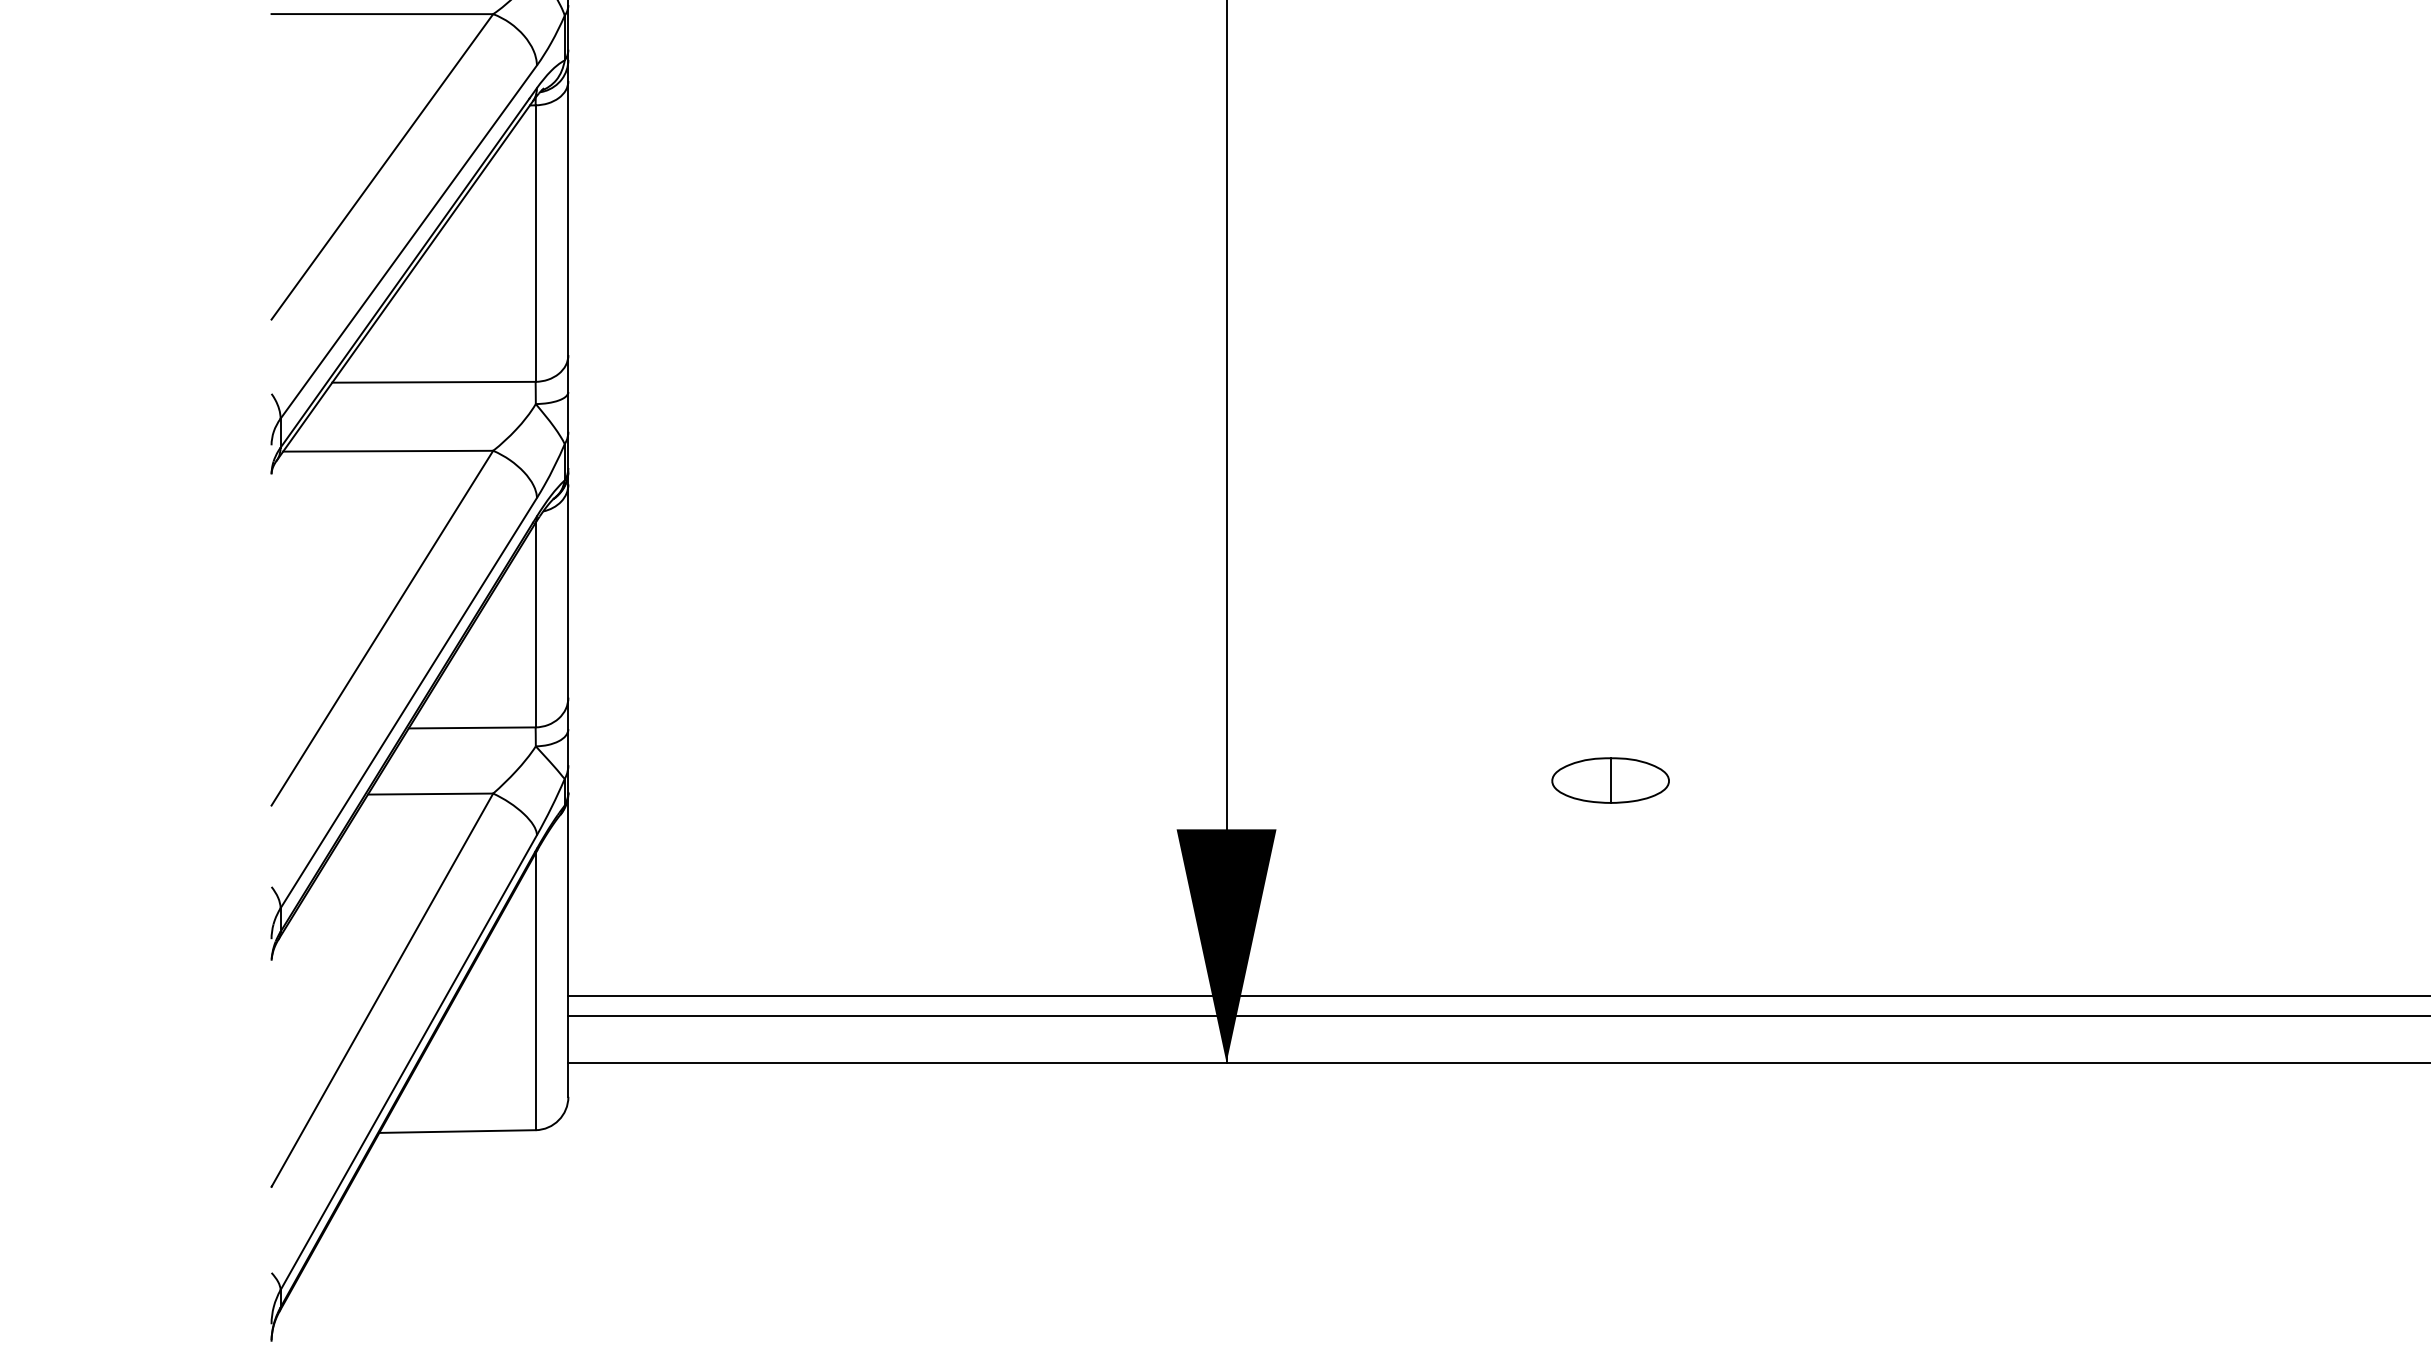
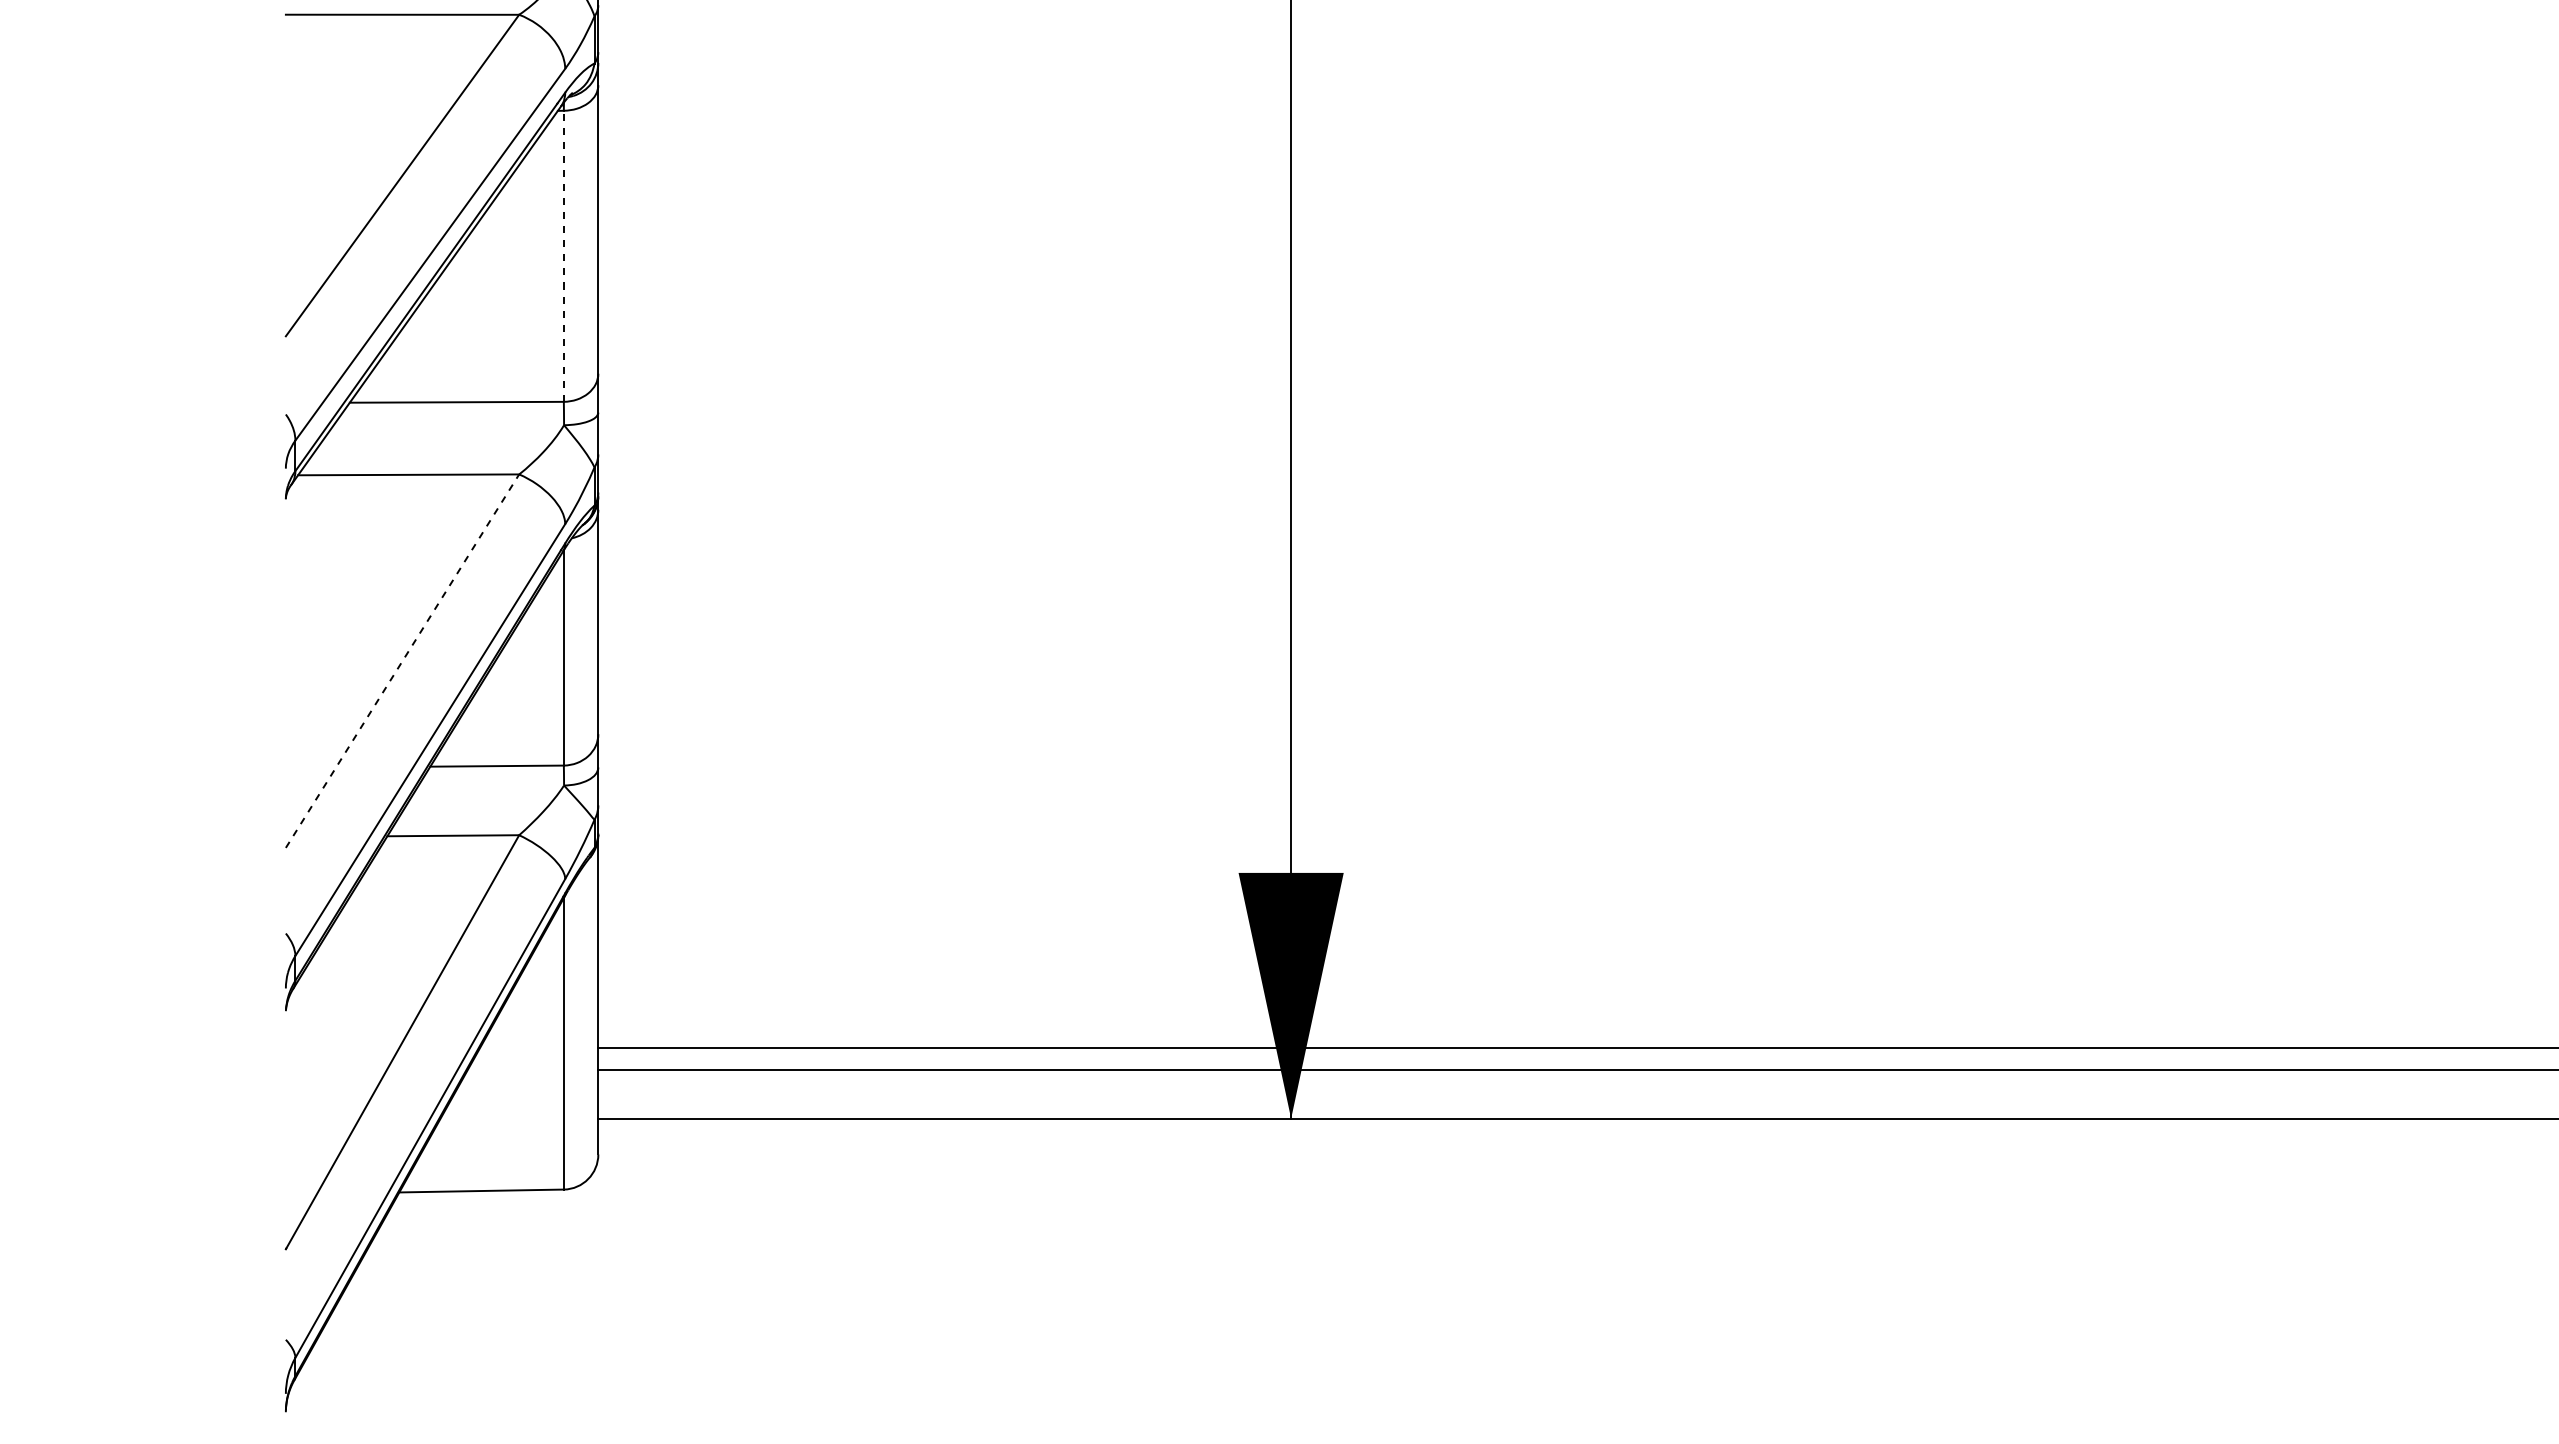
line: (535, 243) -> (563, 256), solid -> dashed
line: (382, 627) -> (402, 660), solid -> dashed
part: (1610, 780) -> (1695, 821), removed

